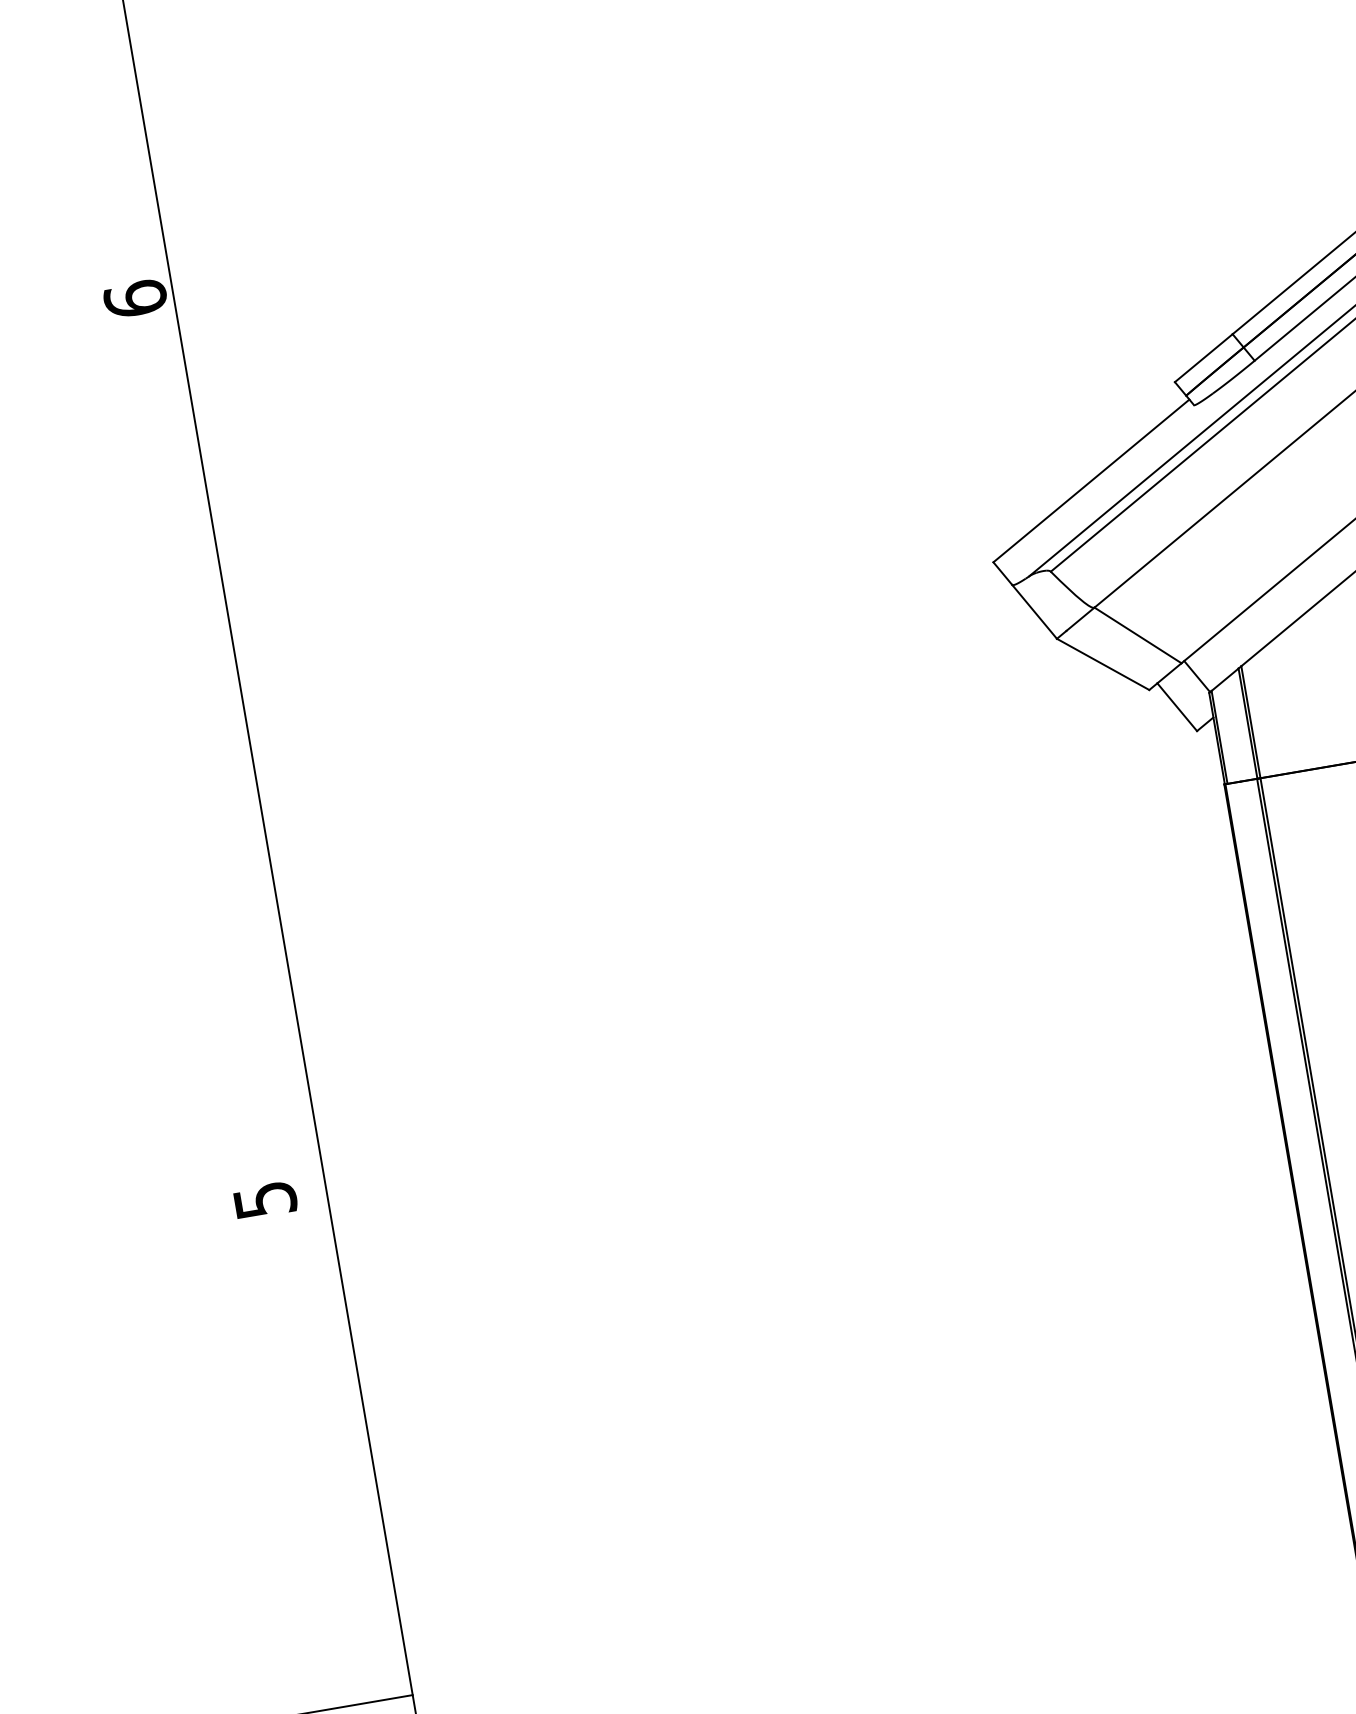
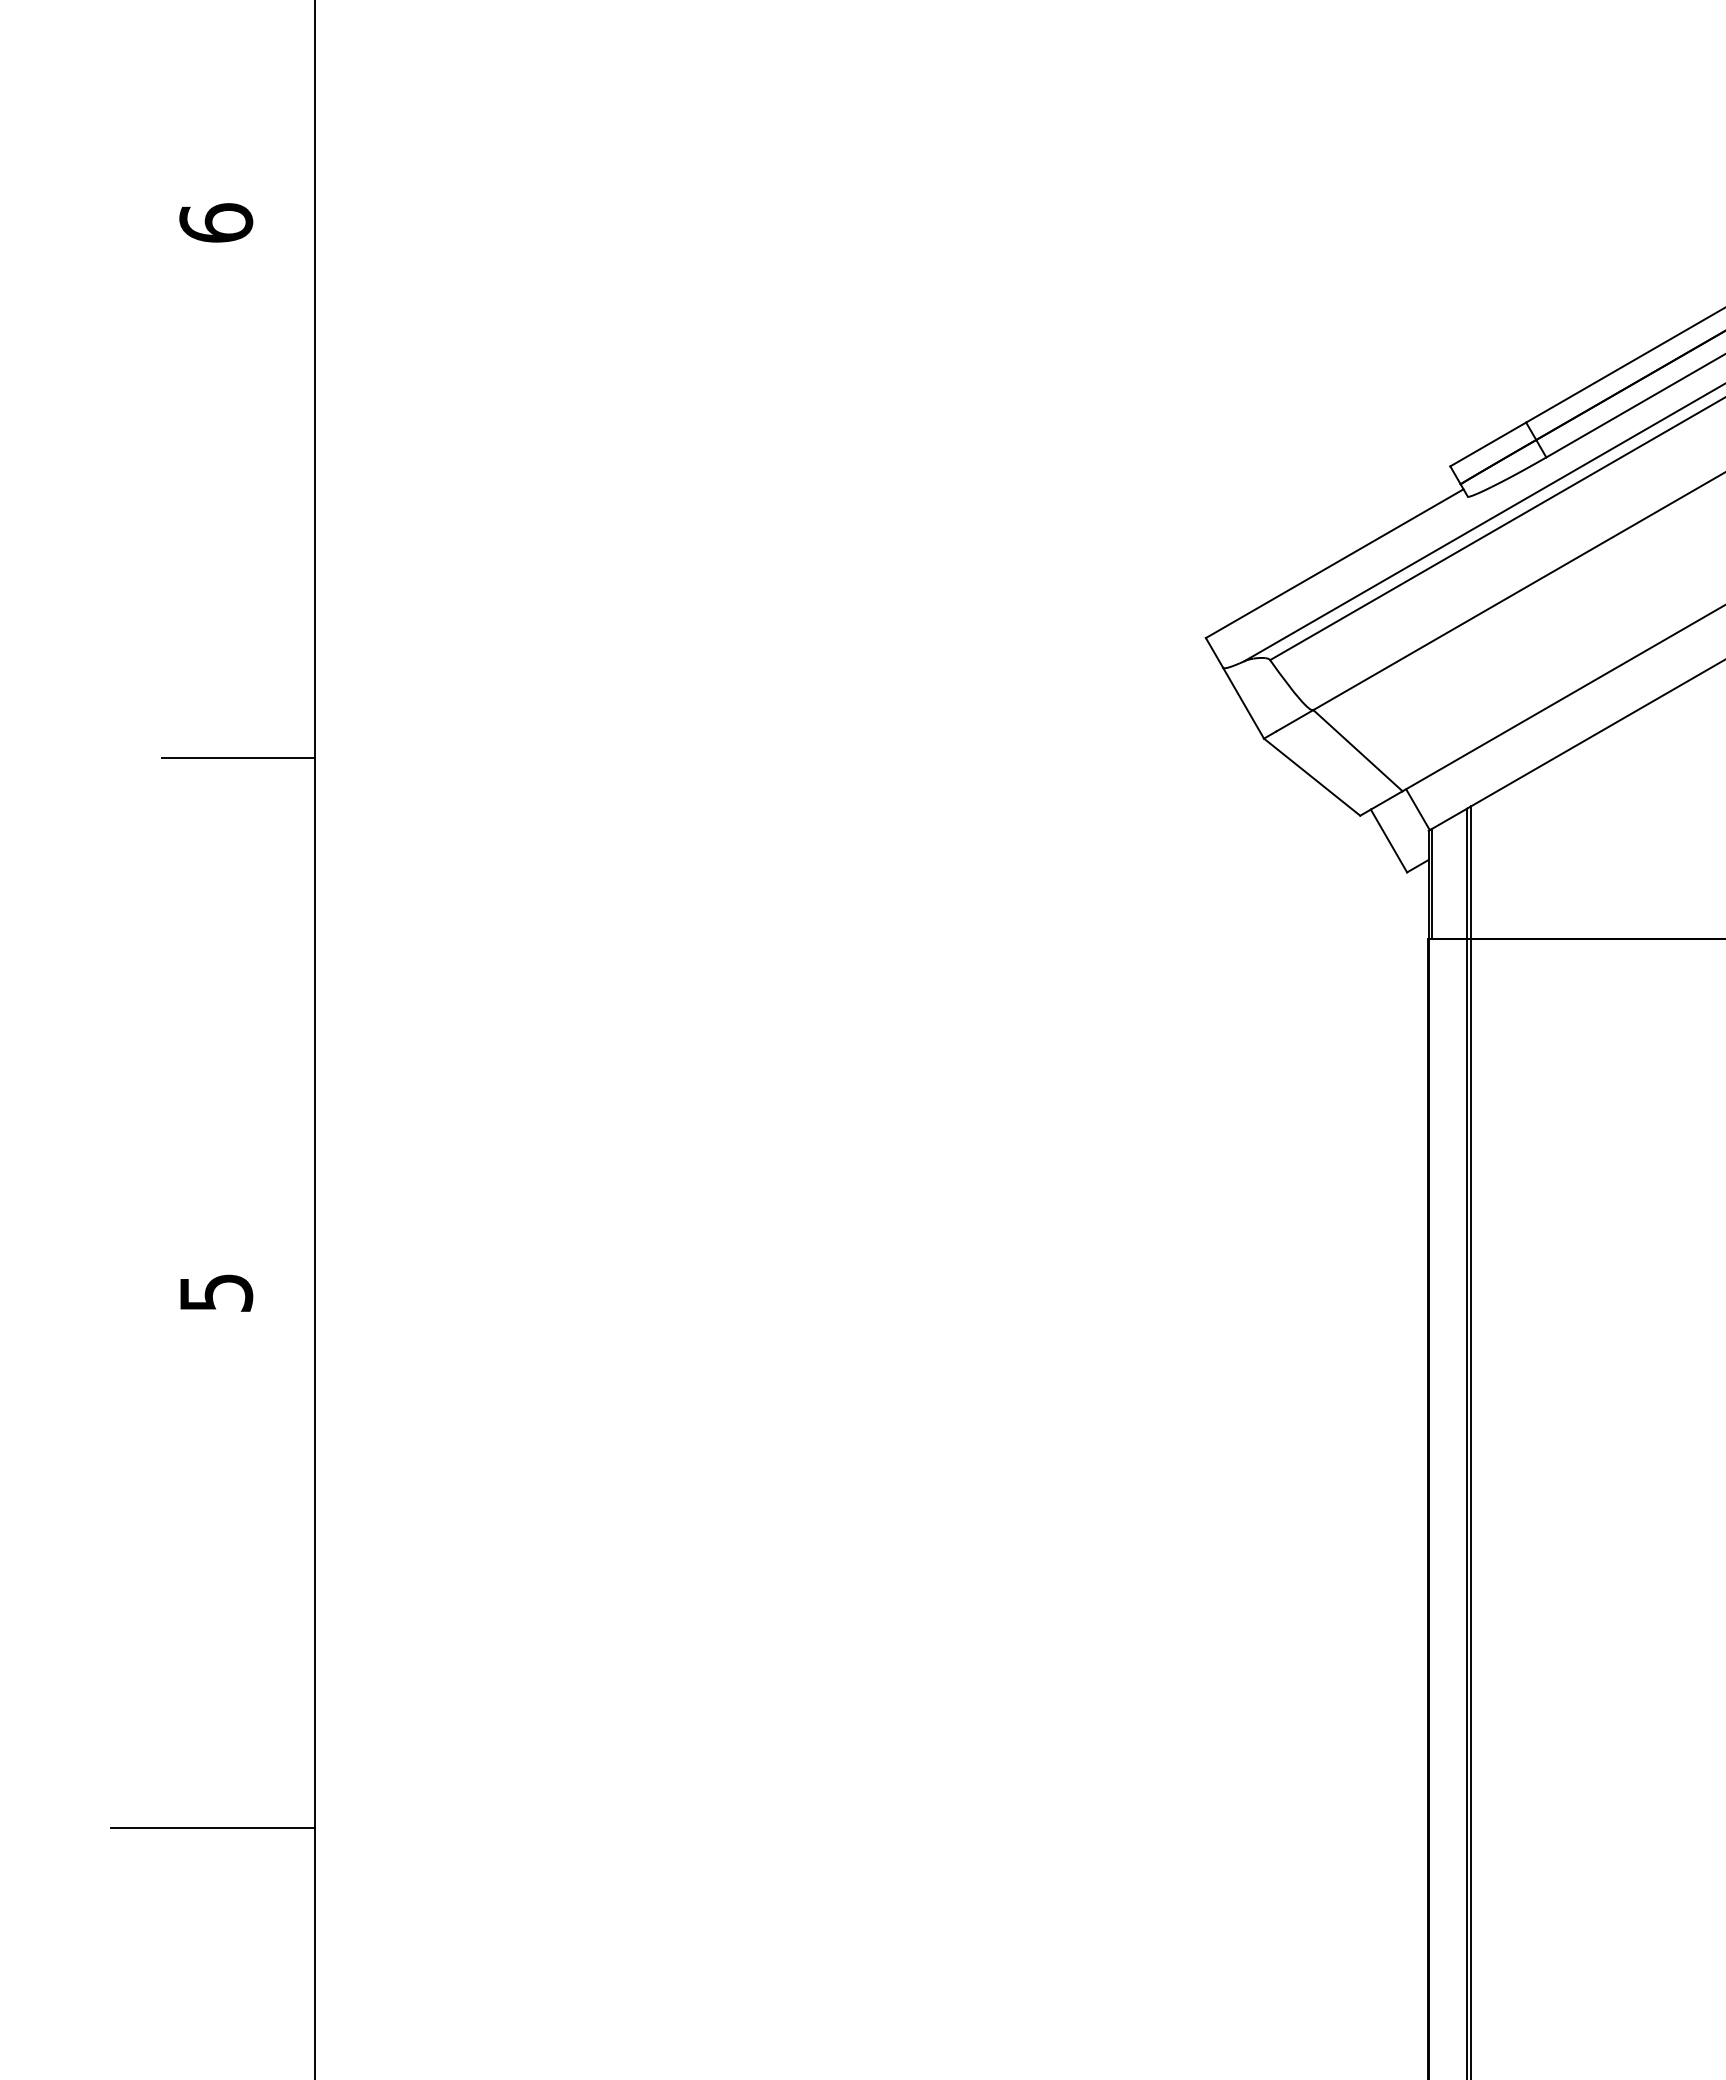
text: (135, 298) -> (216, 222), moved
line: (193, 803) -> (237, 758), added
text: (265, 1199) -> (216, 1292), moved

